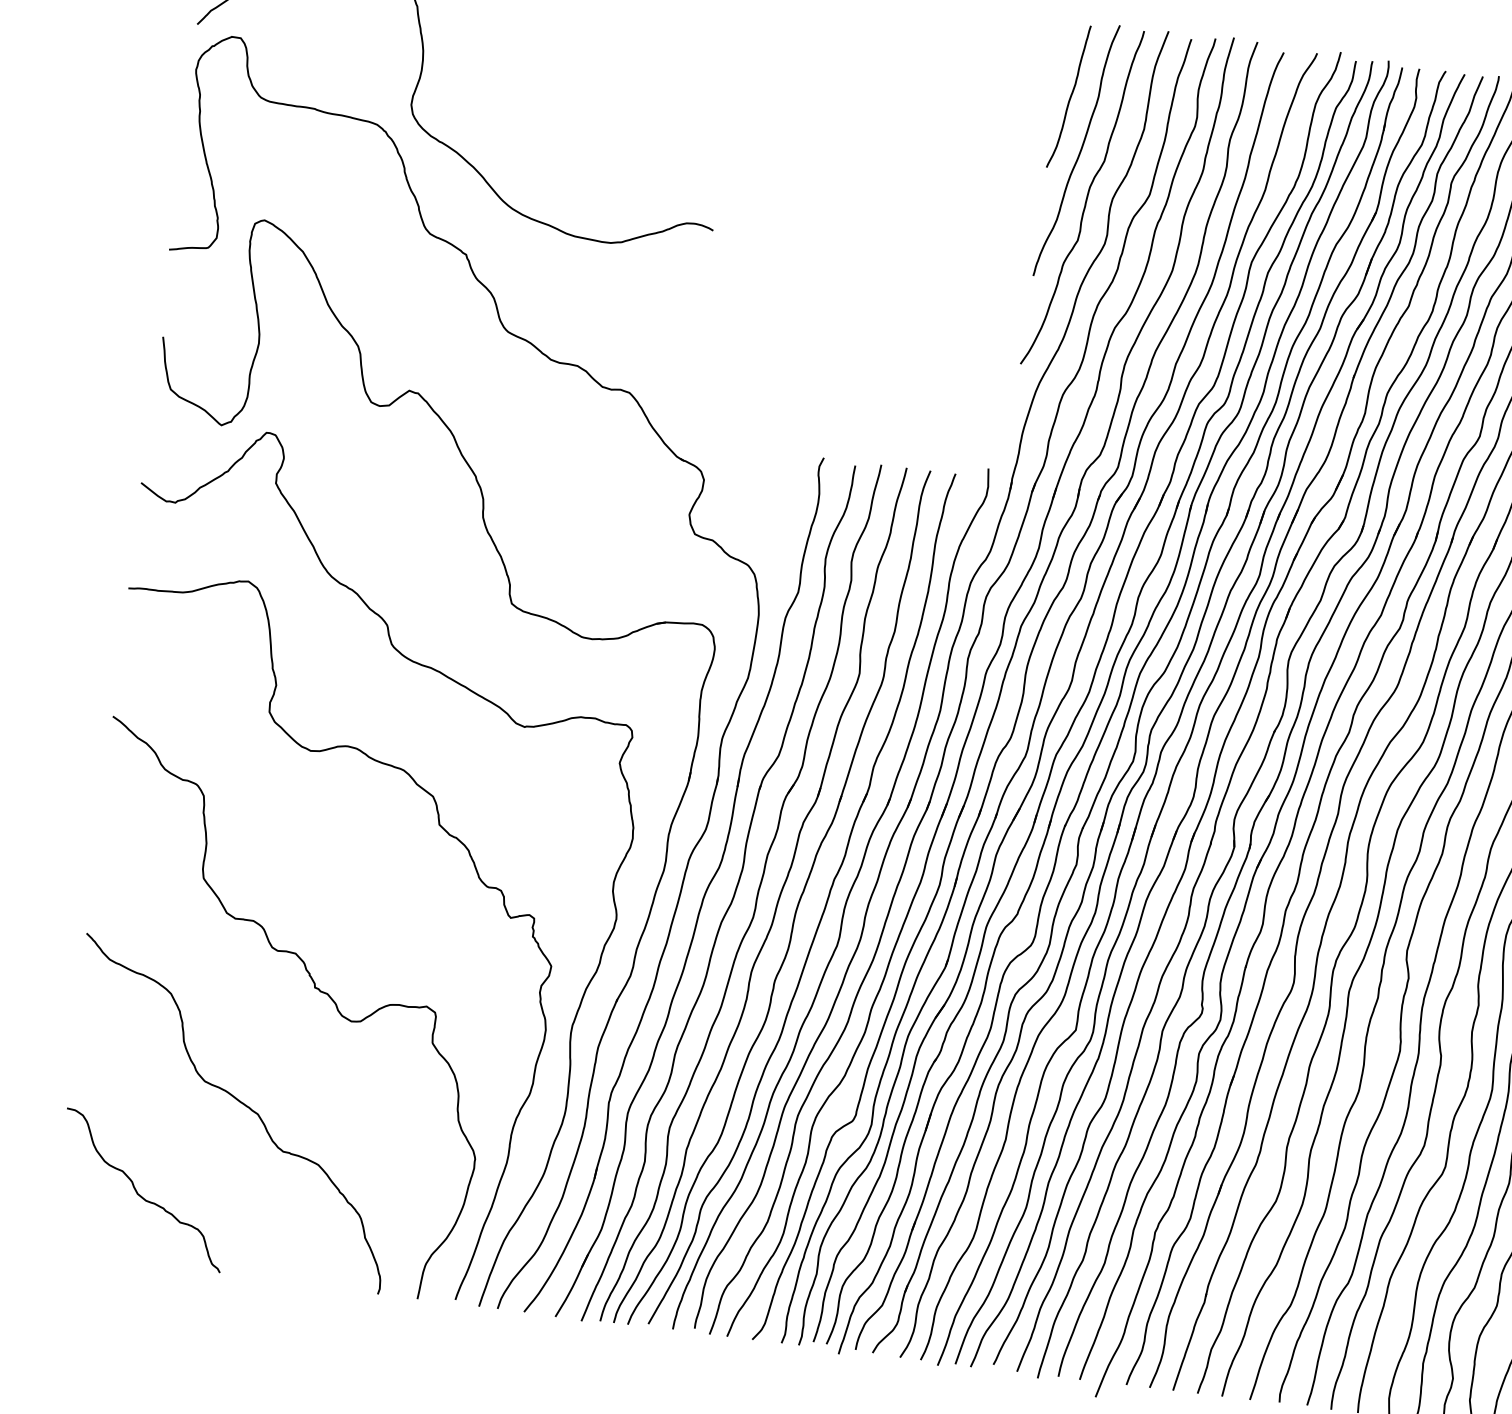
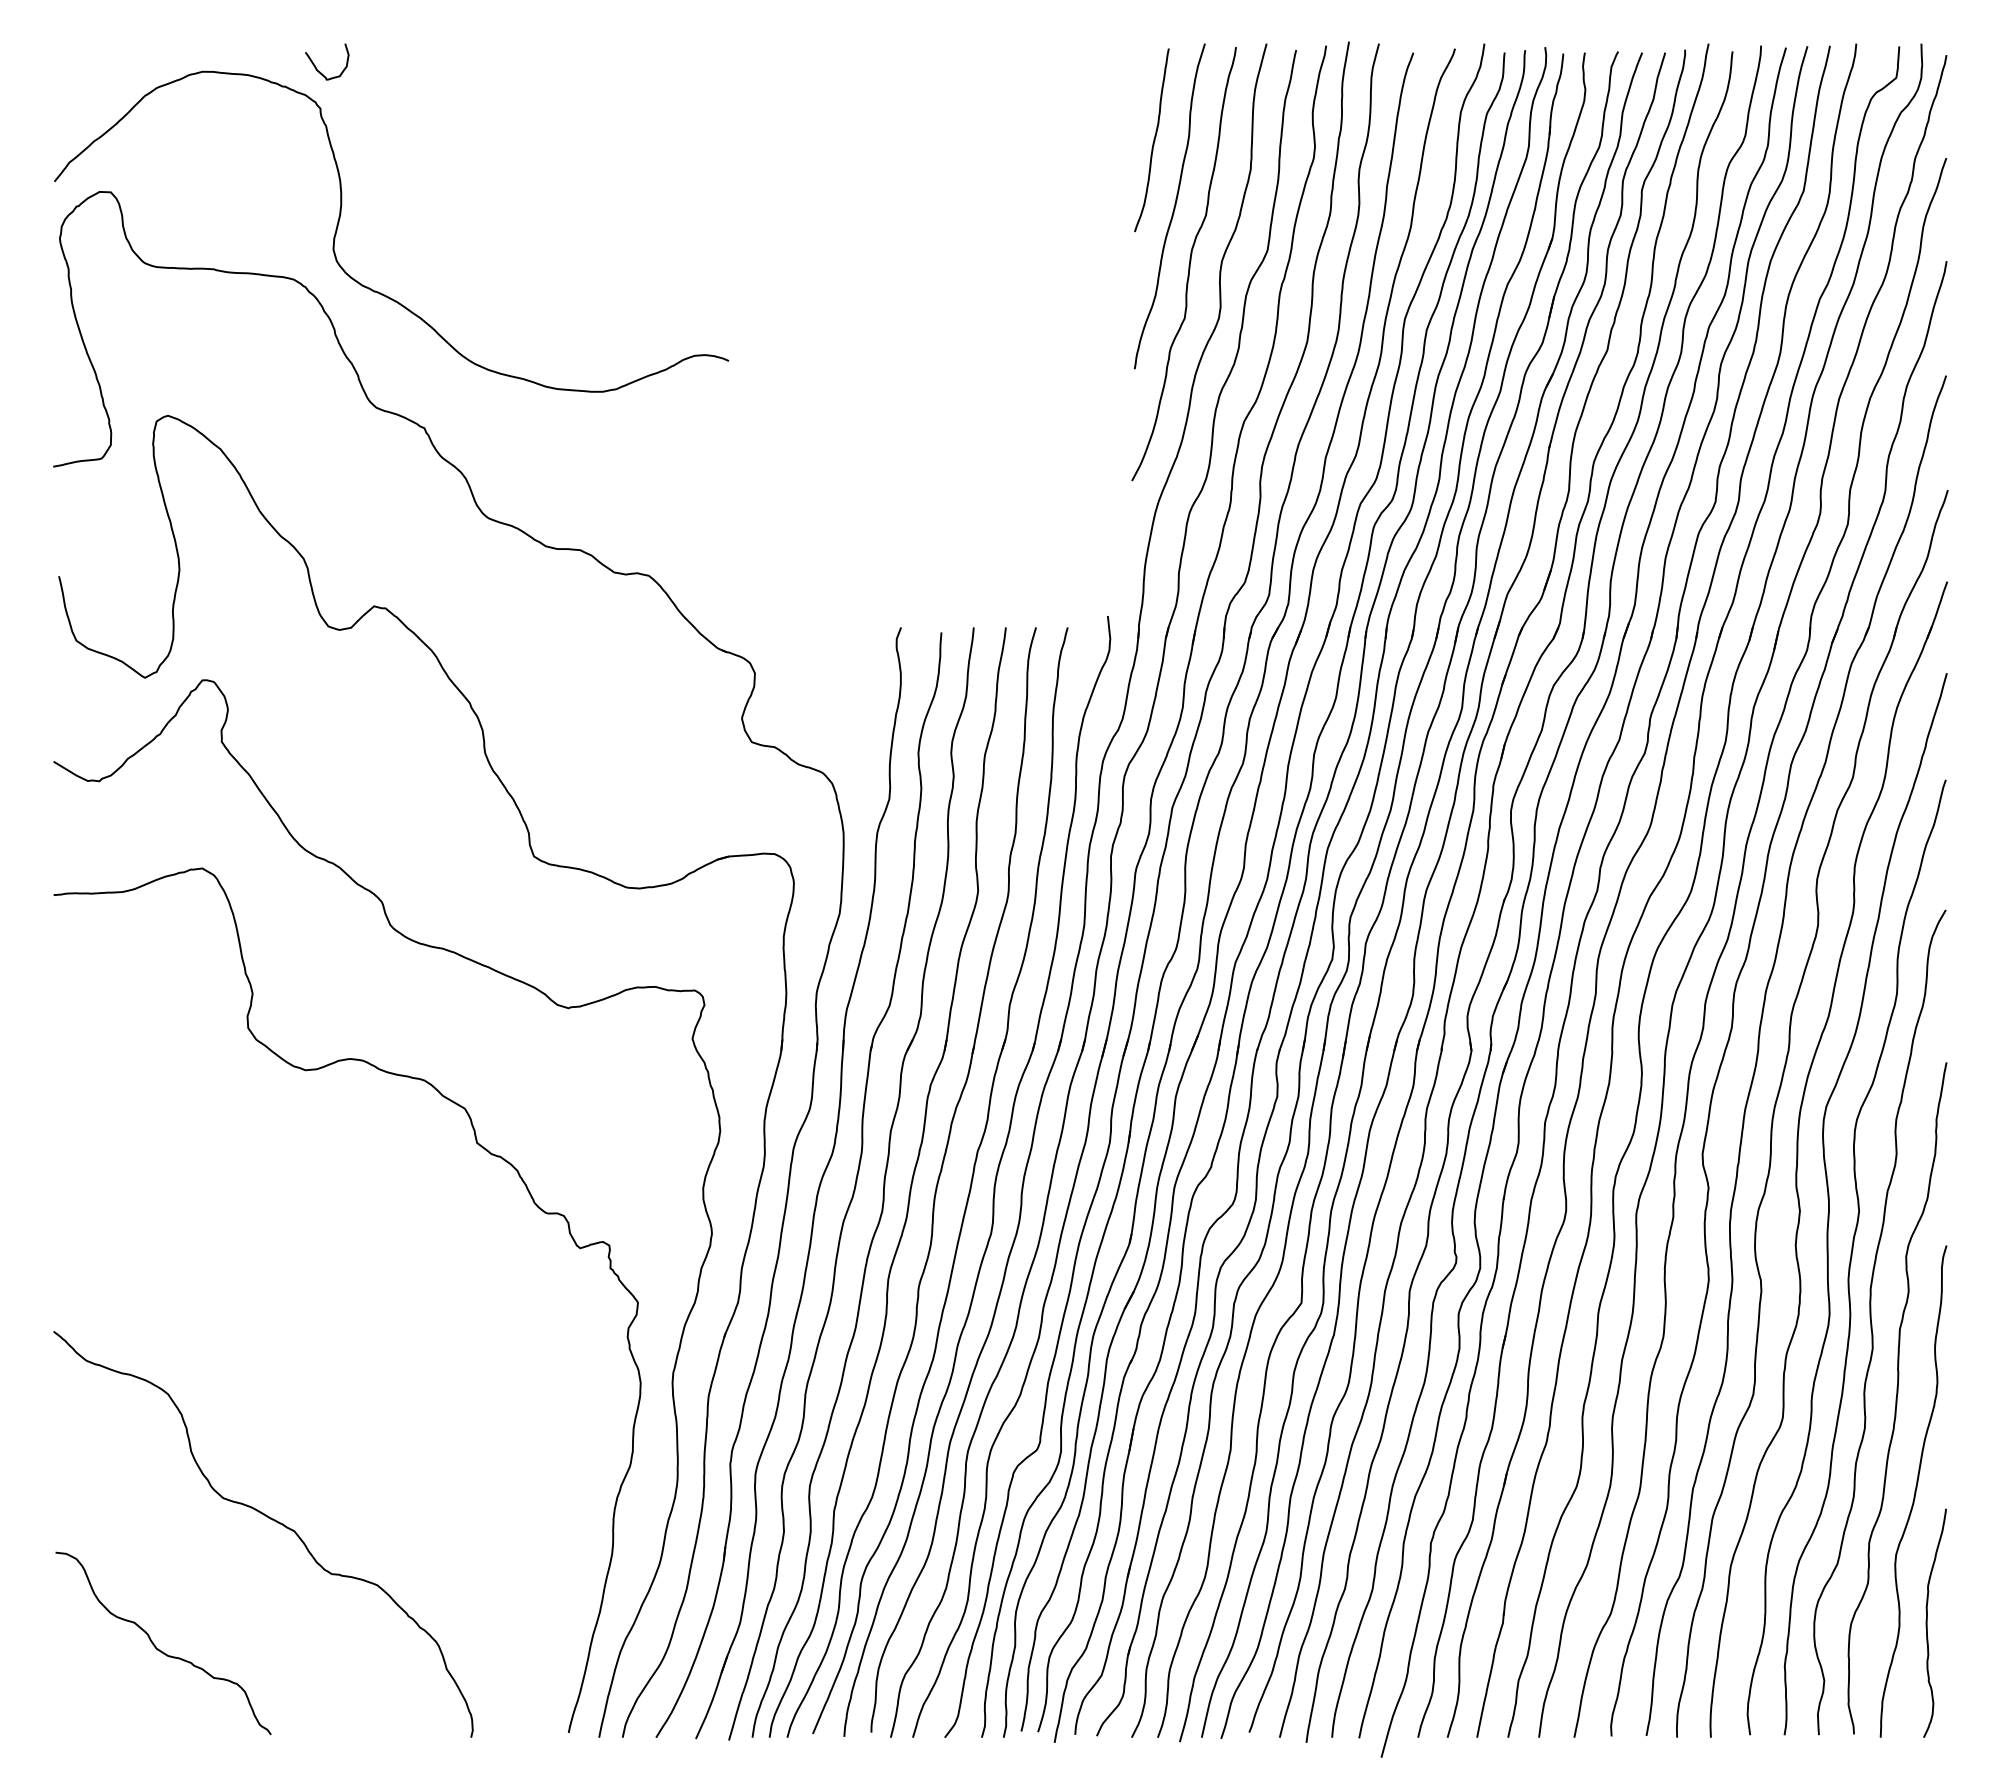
curve: (314, 988) -> (345, 1365), removed

